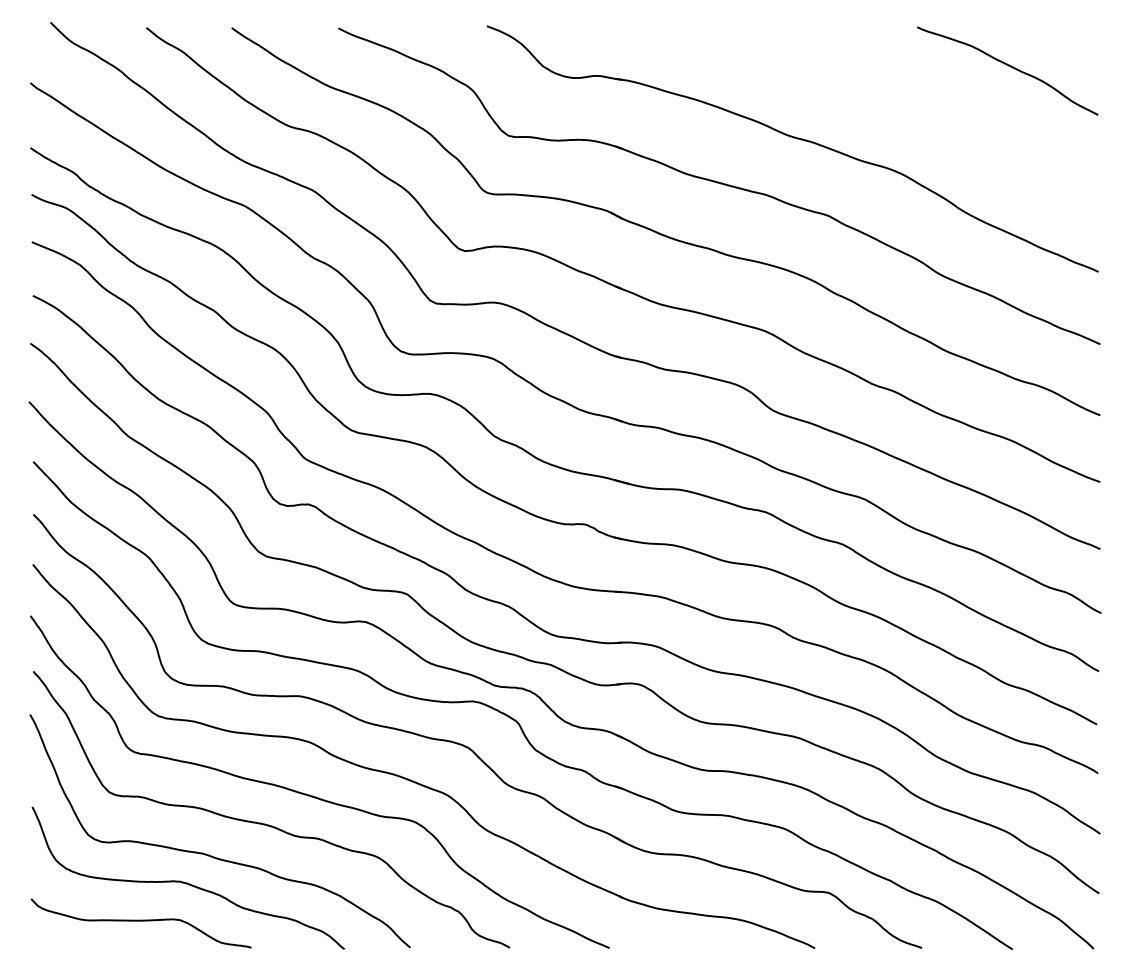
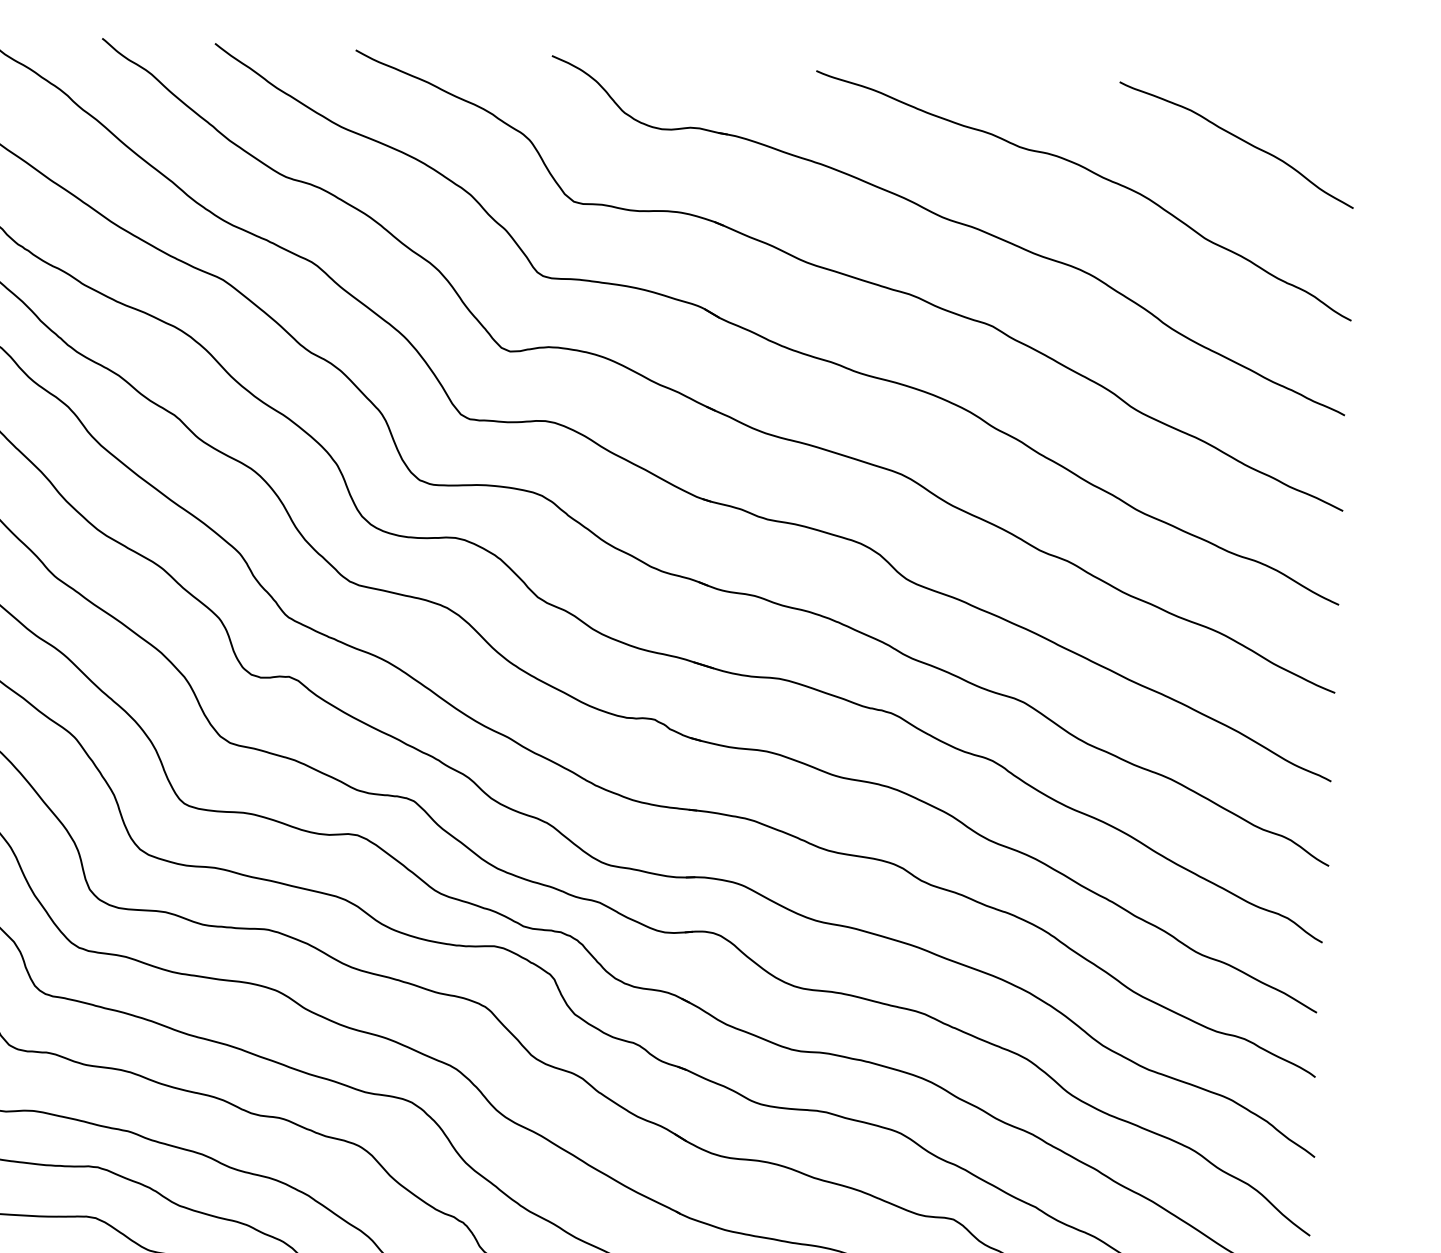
curve: (901, 98) -> (1094, 175), added

